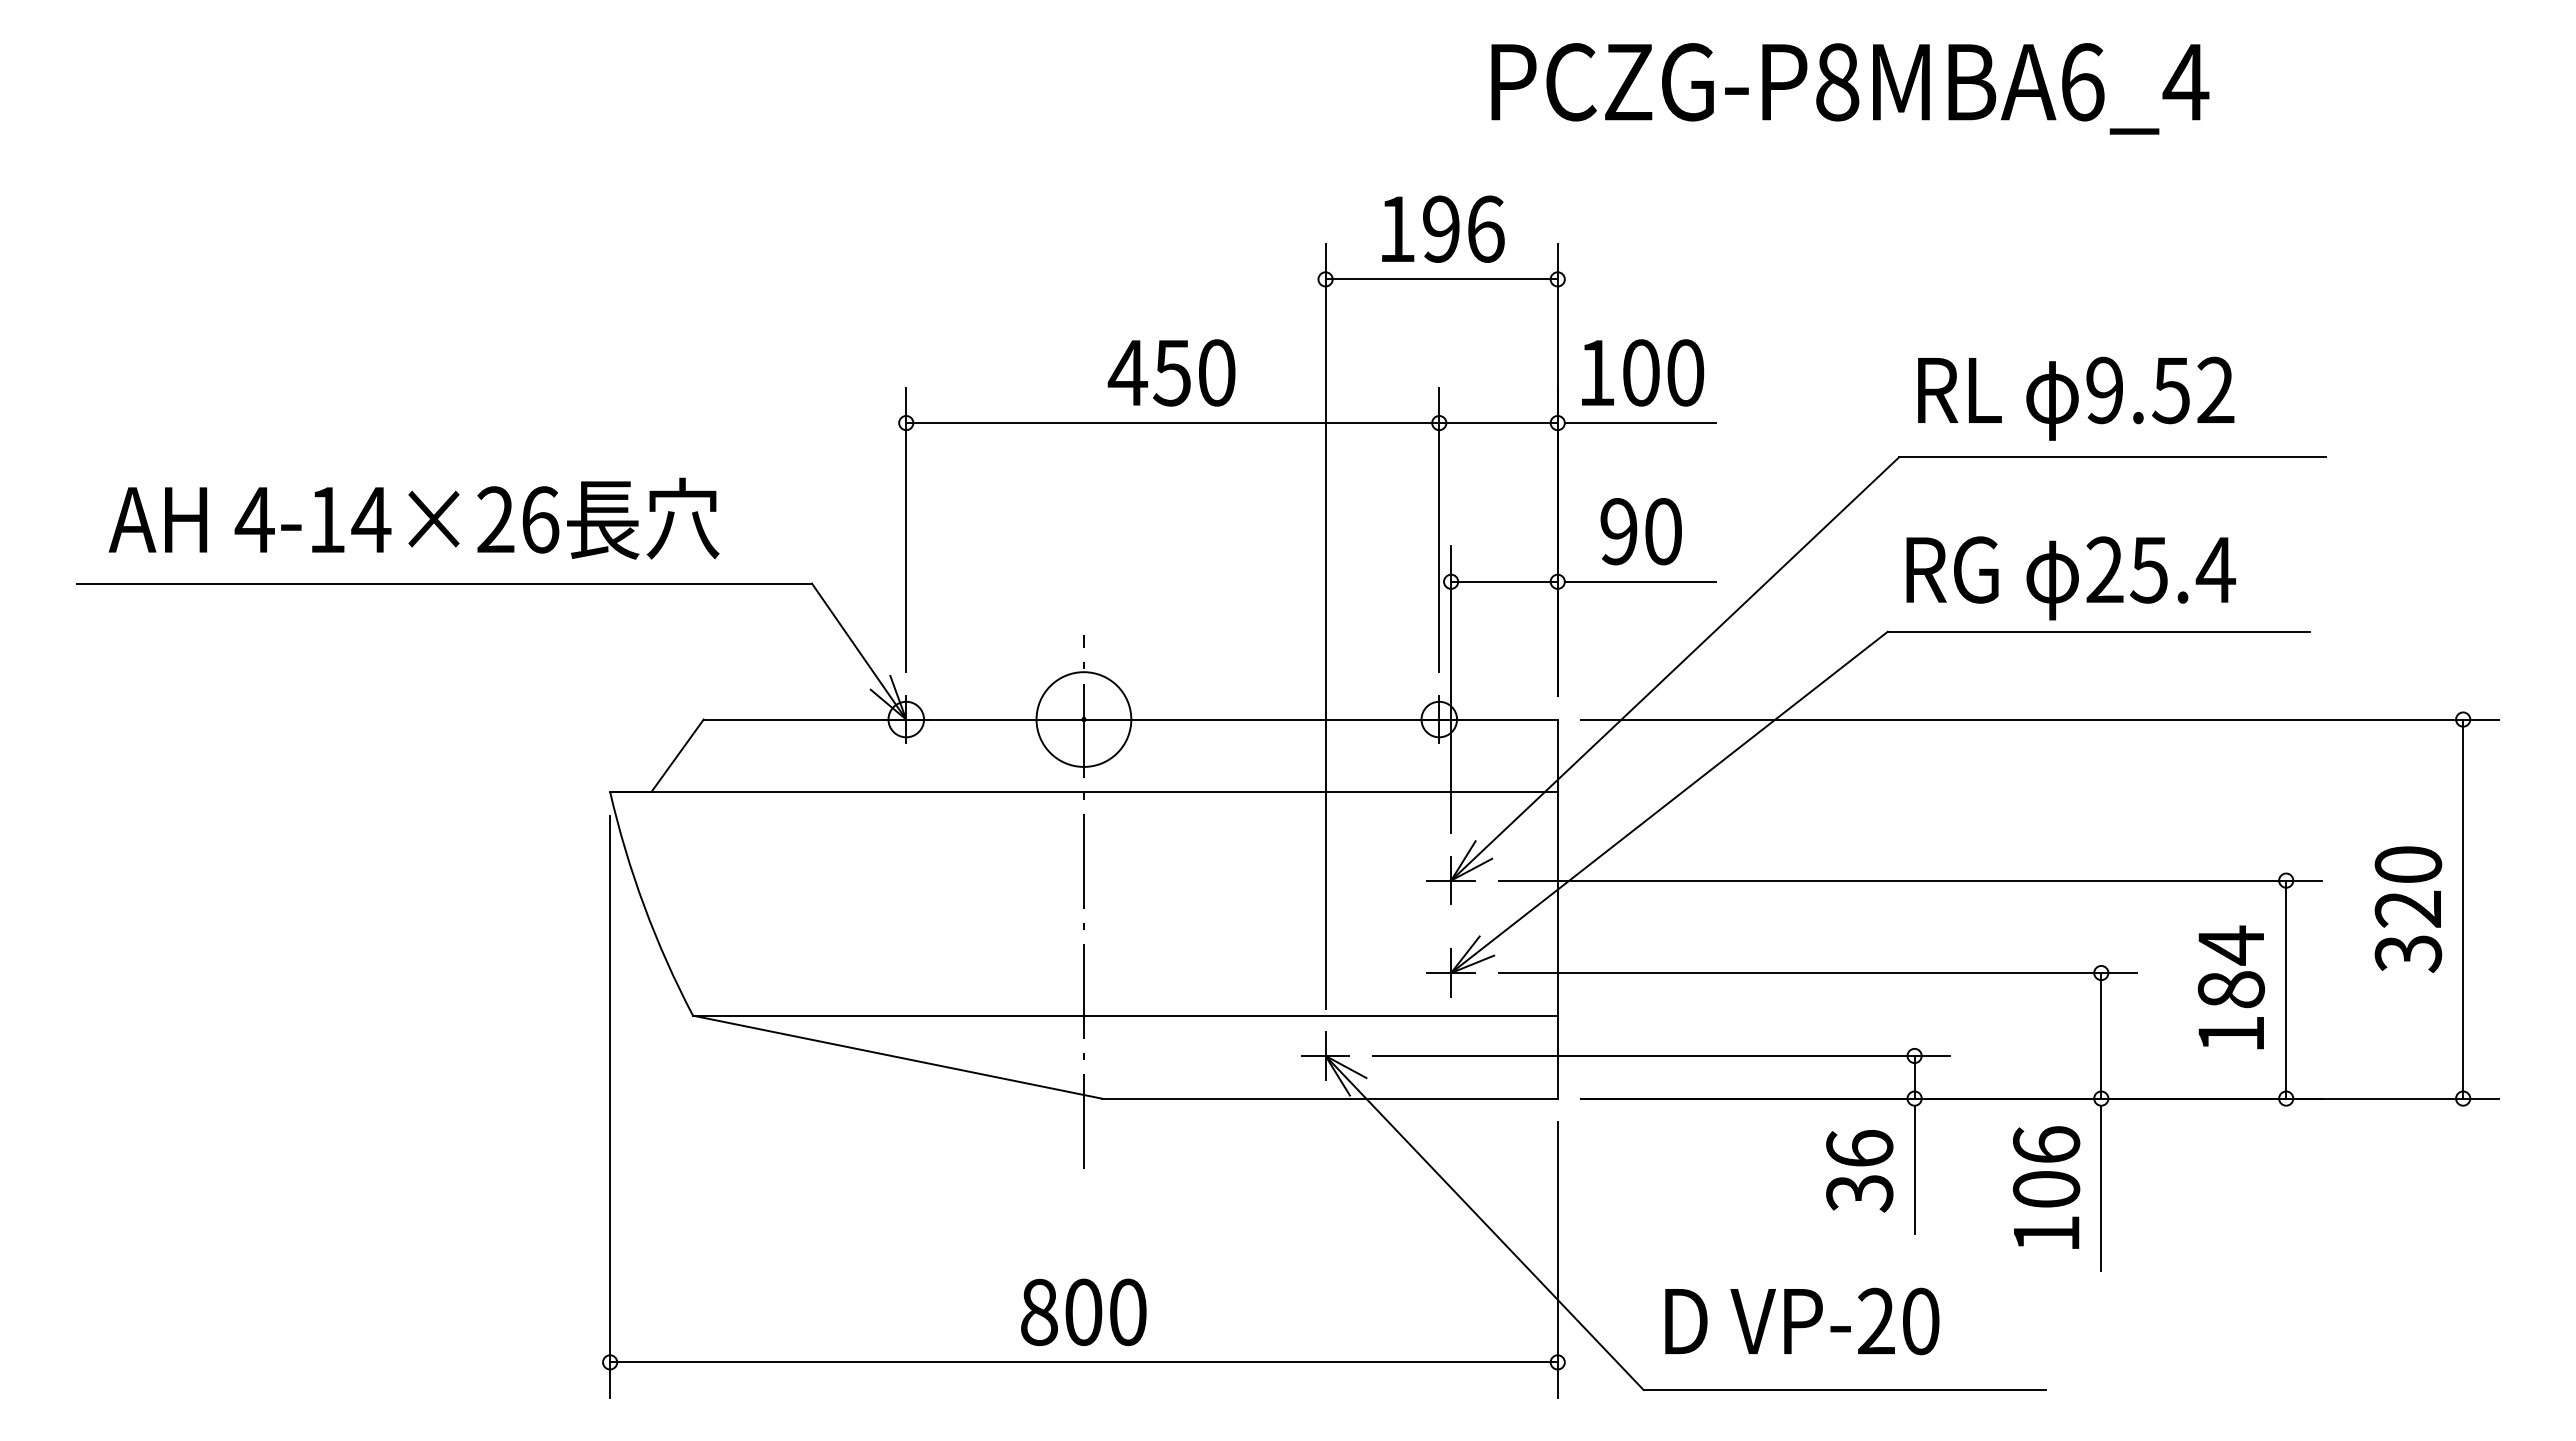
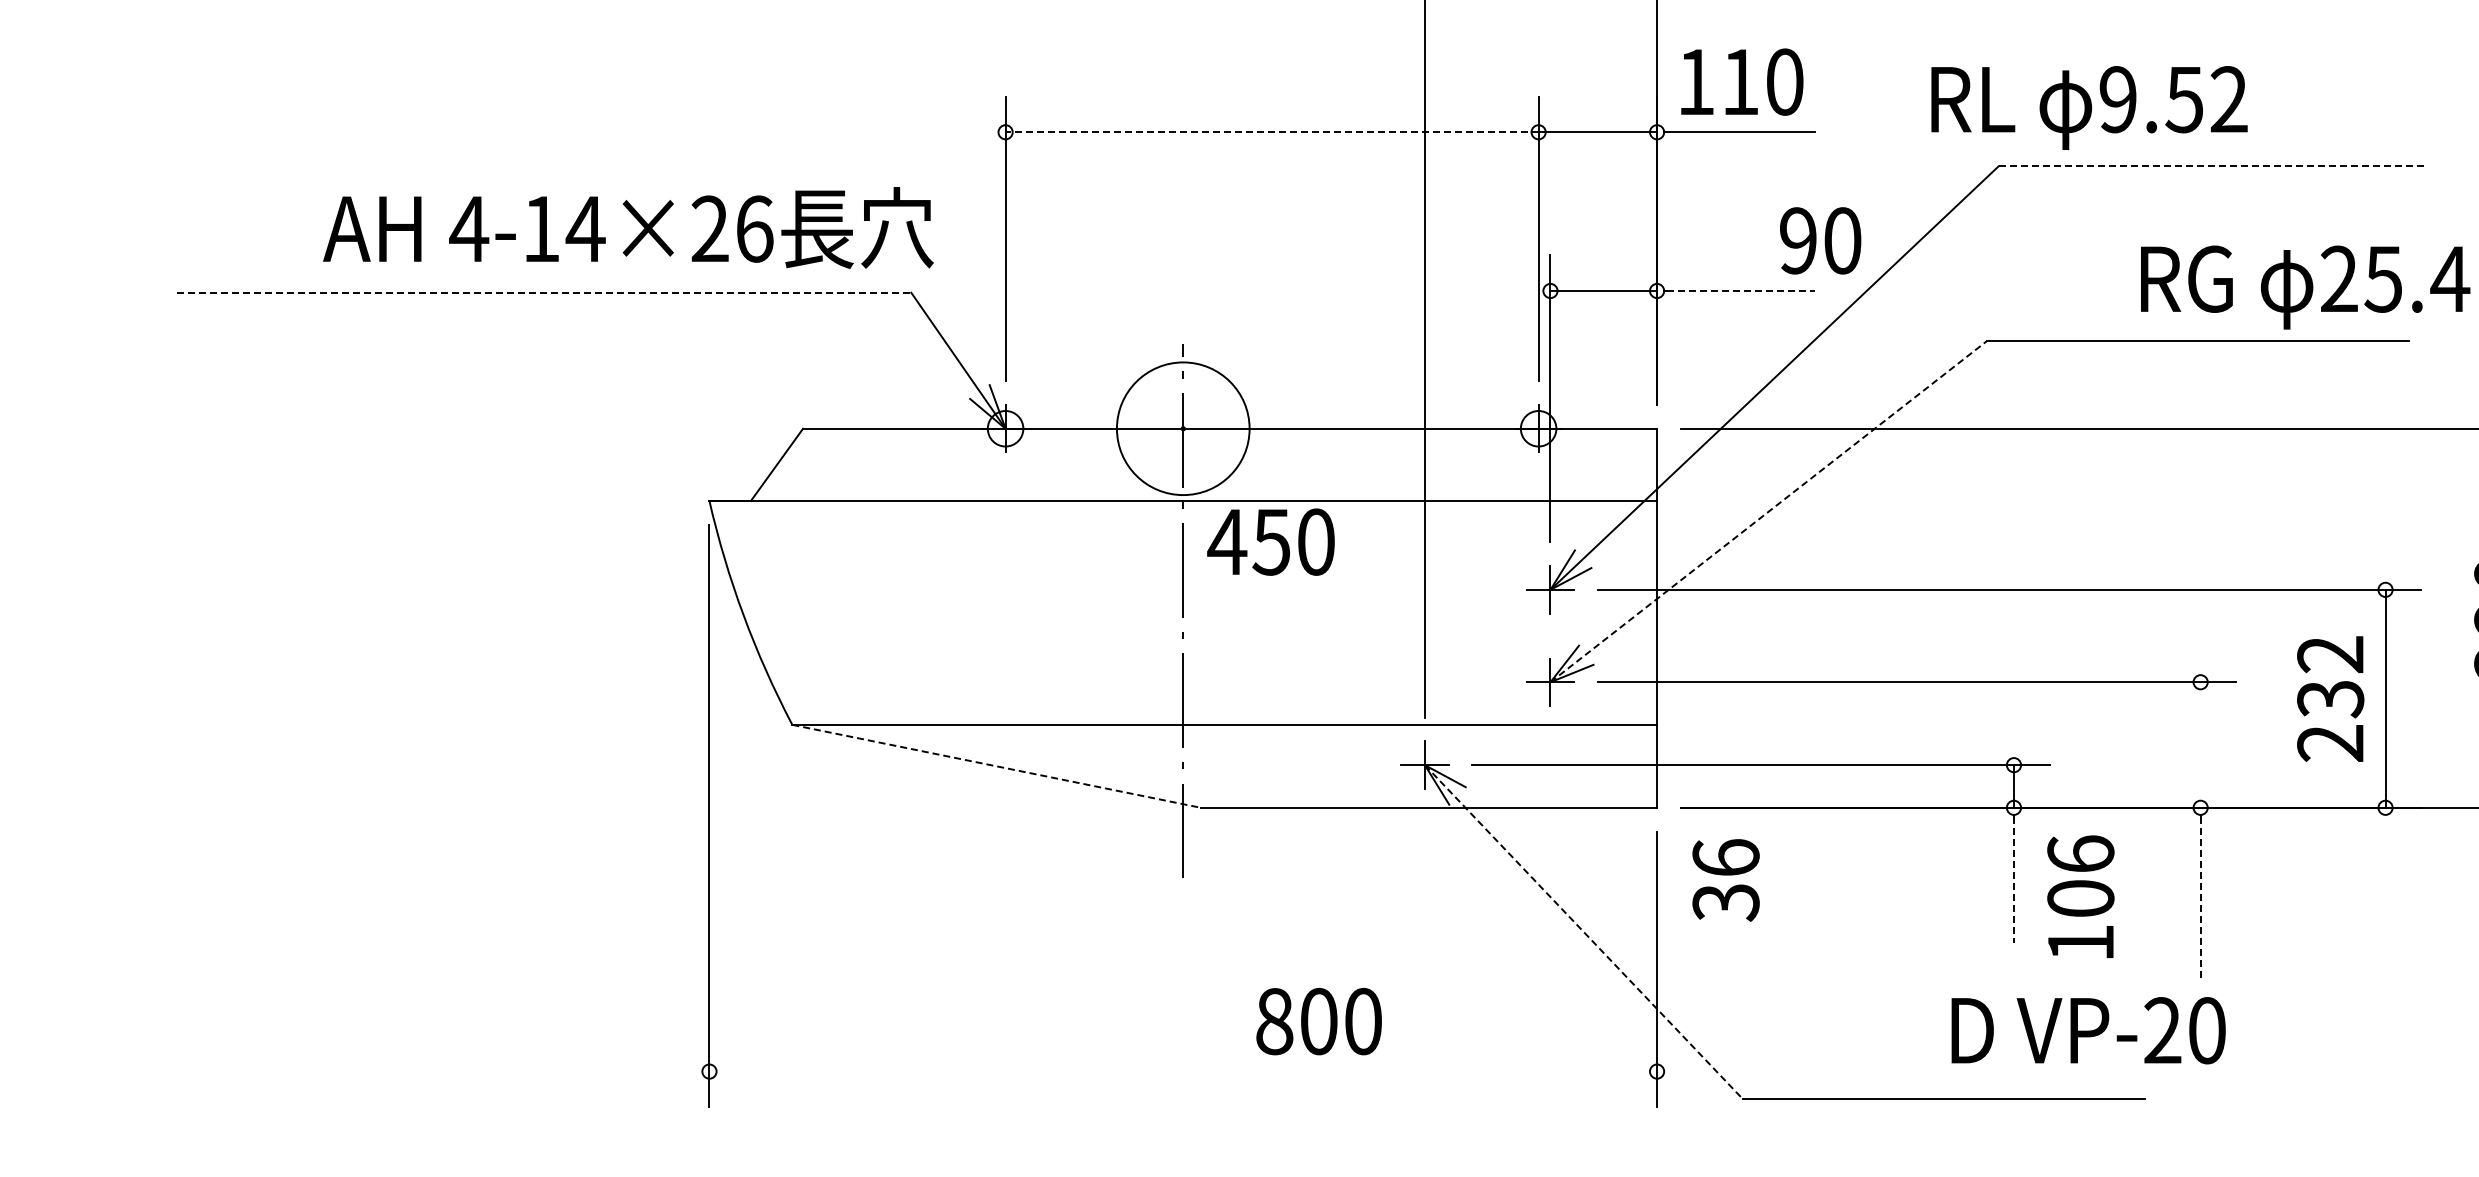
text: (1171, 372) -> (1270, 541), moved
text: (1641, 372) -> (1740, 81), 100 -> 110
text: (2076, 398) -> (2089, 107), moved
line: (1172, 423) -> (1271, 132), solid -> dashed
line: (2113, 457) -> (2212, 166), solid -> dashed
text: (413, 518) -> (627, 227), moved
text: (1640, 531) -> (1819, 240), moved
text: (2070, 578) -> (2304, 287), moved
line: (1641, 582) -> (1740, 291), solid -> dashed
line: (445, 583) -> (544, 292), solid -> dashed
circle: (1083, 719) -> (1182, 428), size x1.4
line: (1669, 802) -> (1768, 511), solid -> dashed
text: (2230, 988) -> (2329, 697), 184 -> 232
line: (2101, 1035) -> (2200, 744), removed
line: (897, 1057) -> (996, 766), solid -> dashed
line: (1914, 1170) -> (2013, 879), solid -> dashed
text: (1859, 1171) -> (1725, 880), moved
text: (2046, 1187) -> (2080, 896), moved
line: (2101, 1189) -> (2200, 898), solid -> dashed
line: (1484, 1222) -> (1583, 931), solid -> dashed
text: (1083, 1312) -> (1318, 1021), moved
text: (1802, 1321) -> (2088, 1030), moved
line: (1083, 1362) -> (1182, 1071), removed

